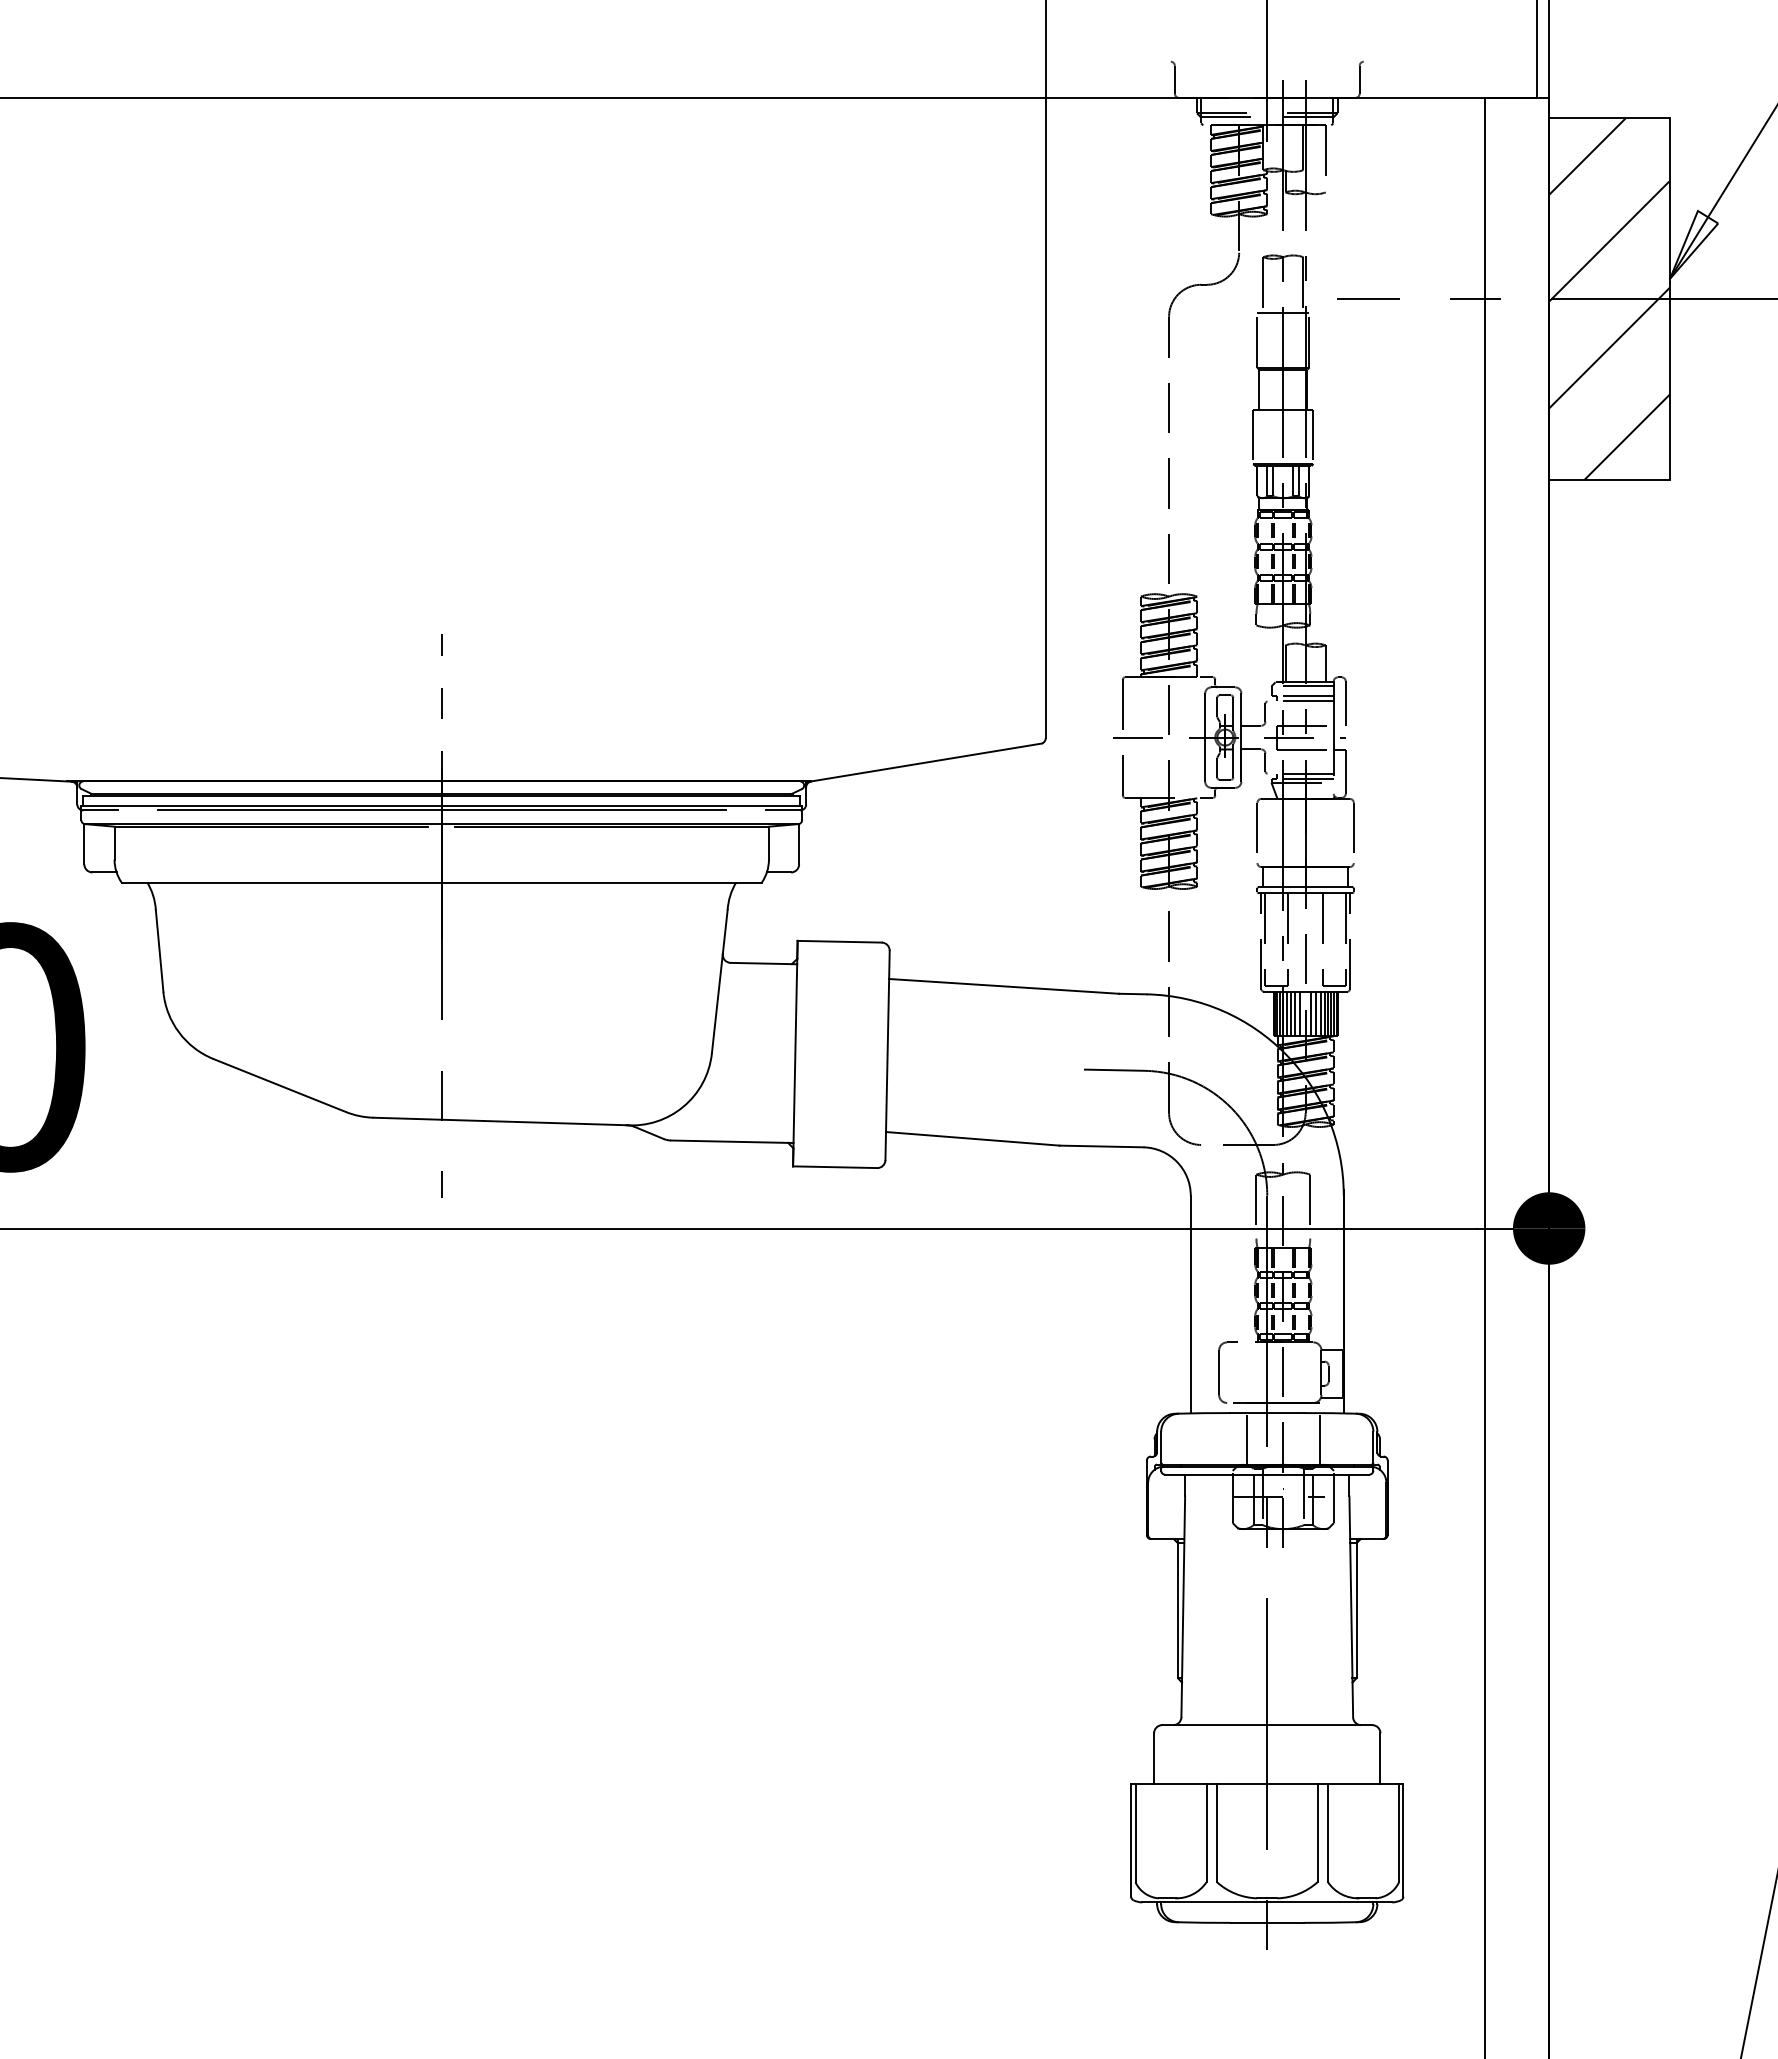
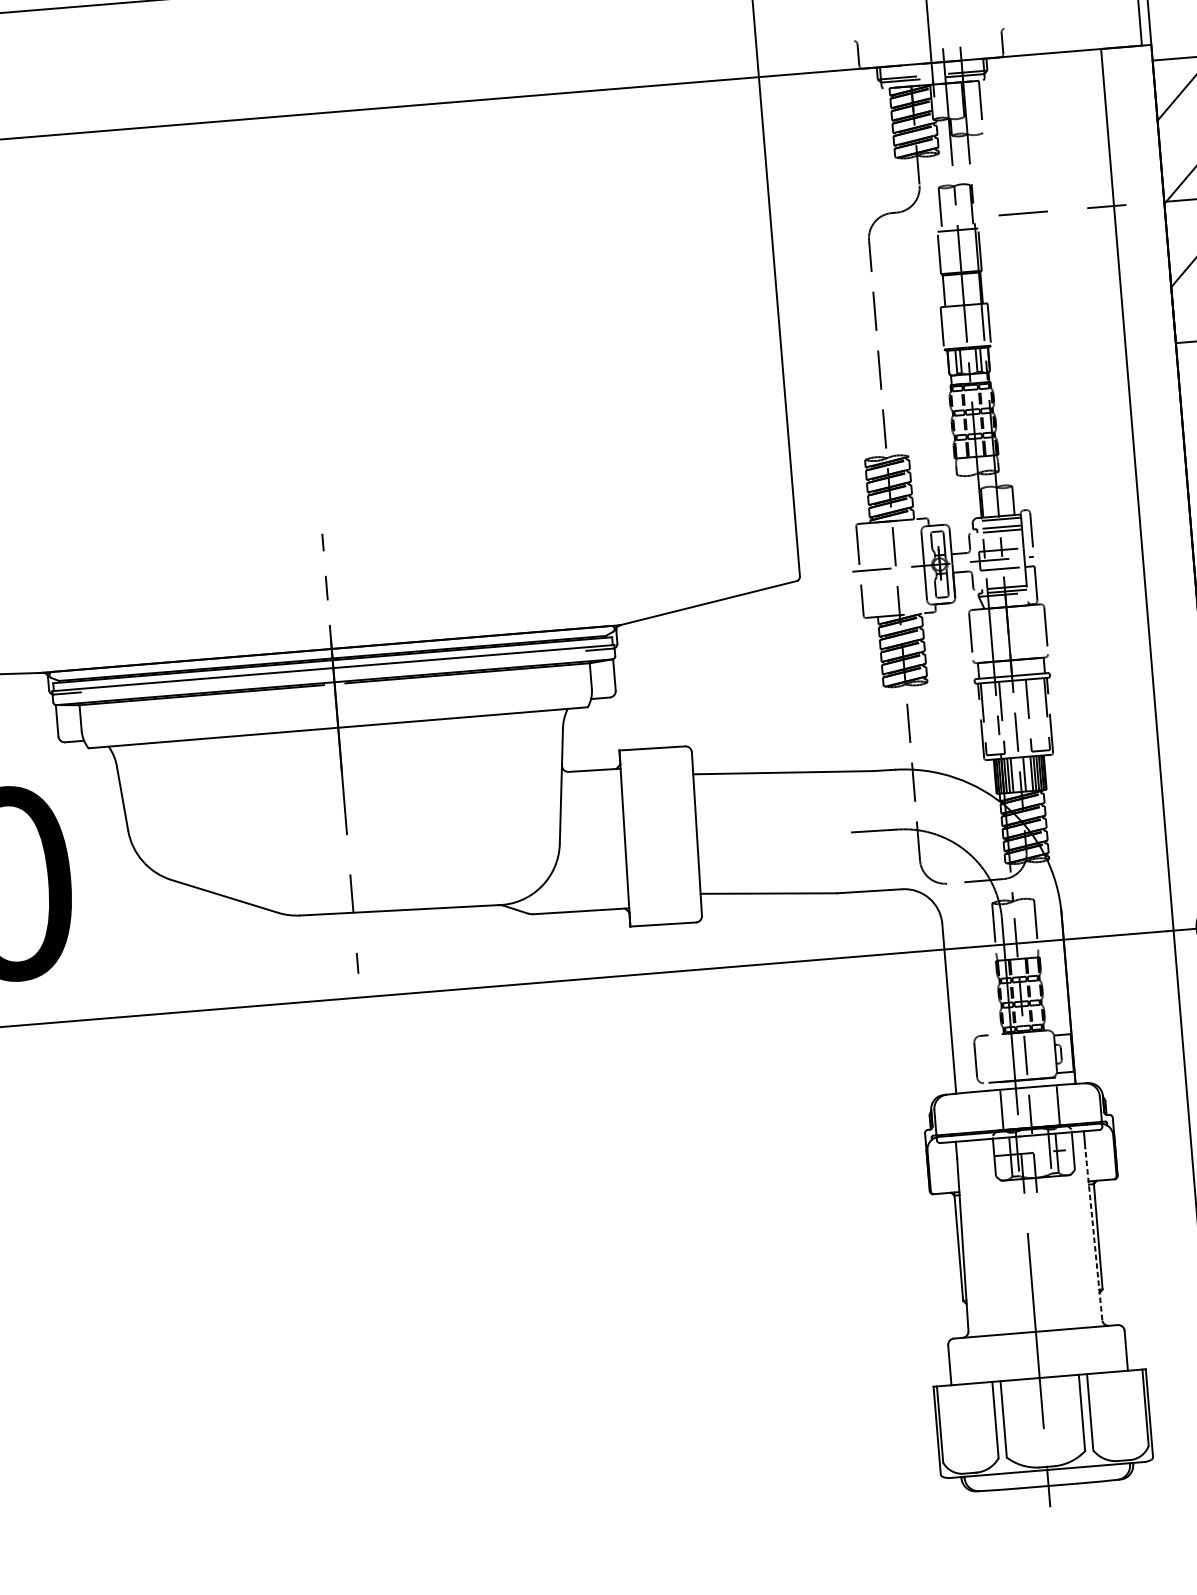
line: (441, 810) -> (333, 671), removed
line: (1300, 1013) -> (1016, 774), removed
line: (1316, 1013) -> (1028, 773), removed
line: (1351, 1606) -> (1093, 1233), solid -> dashed

